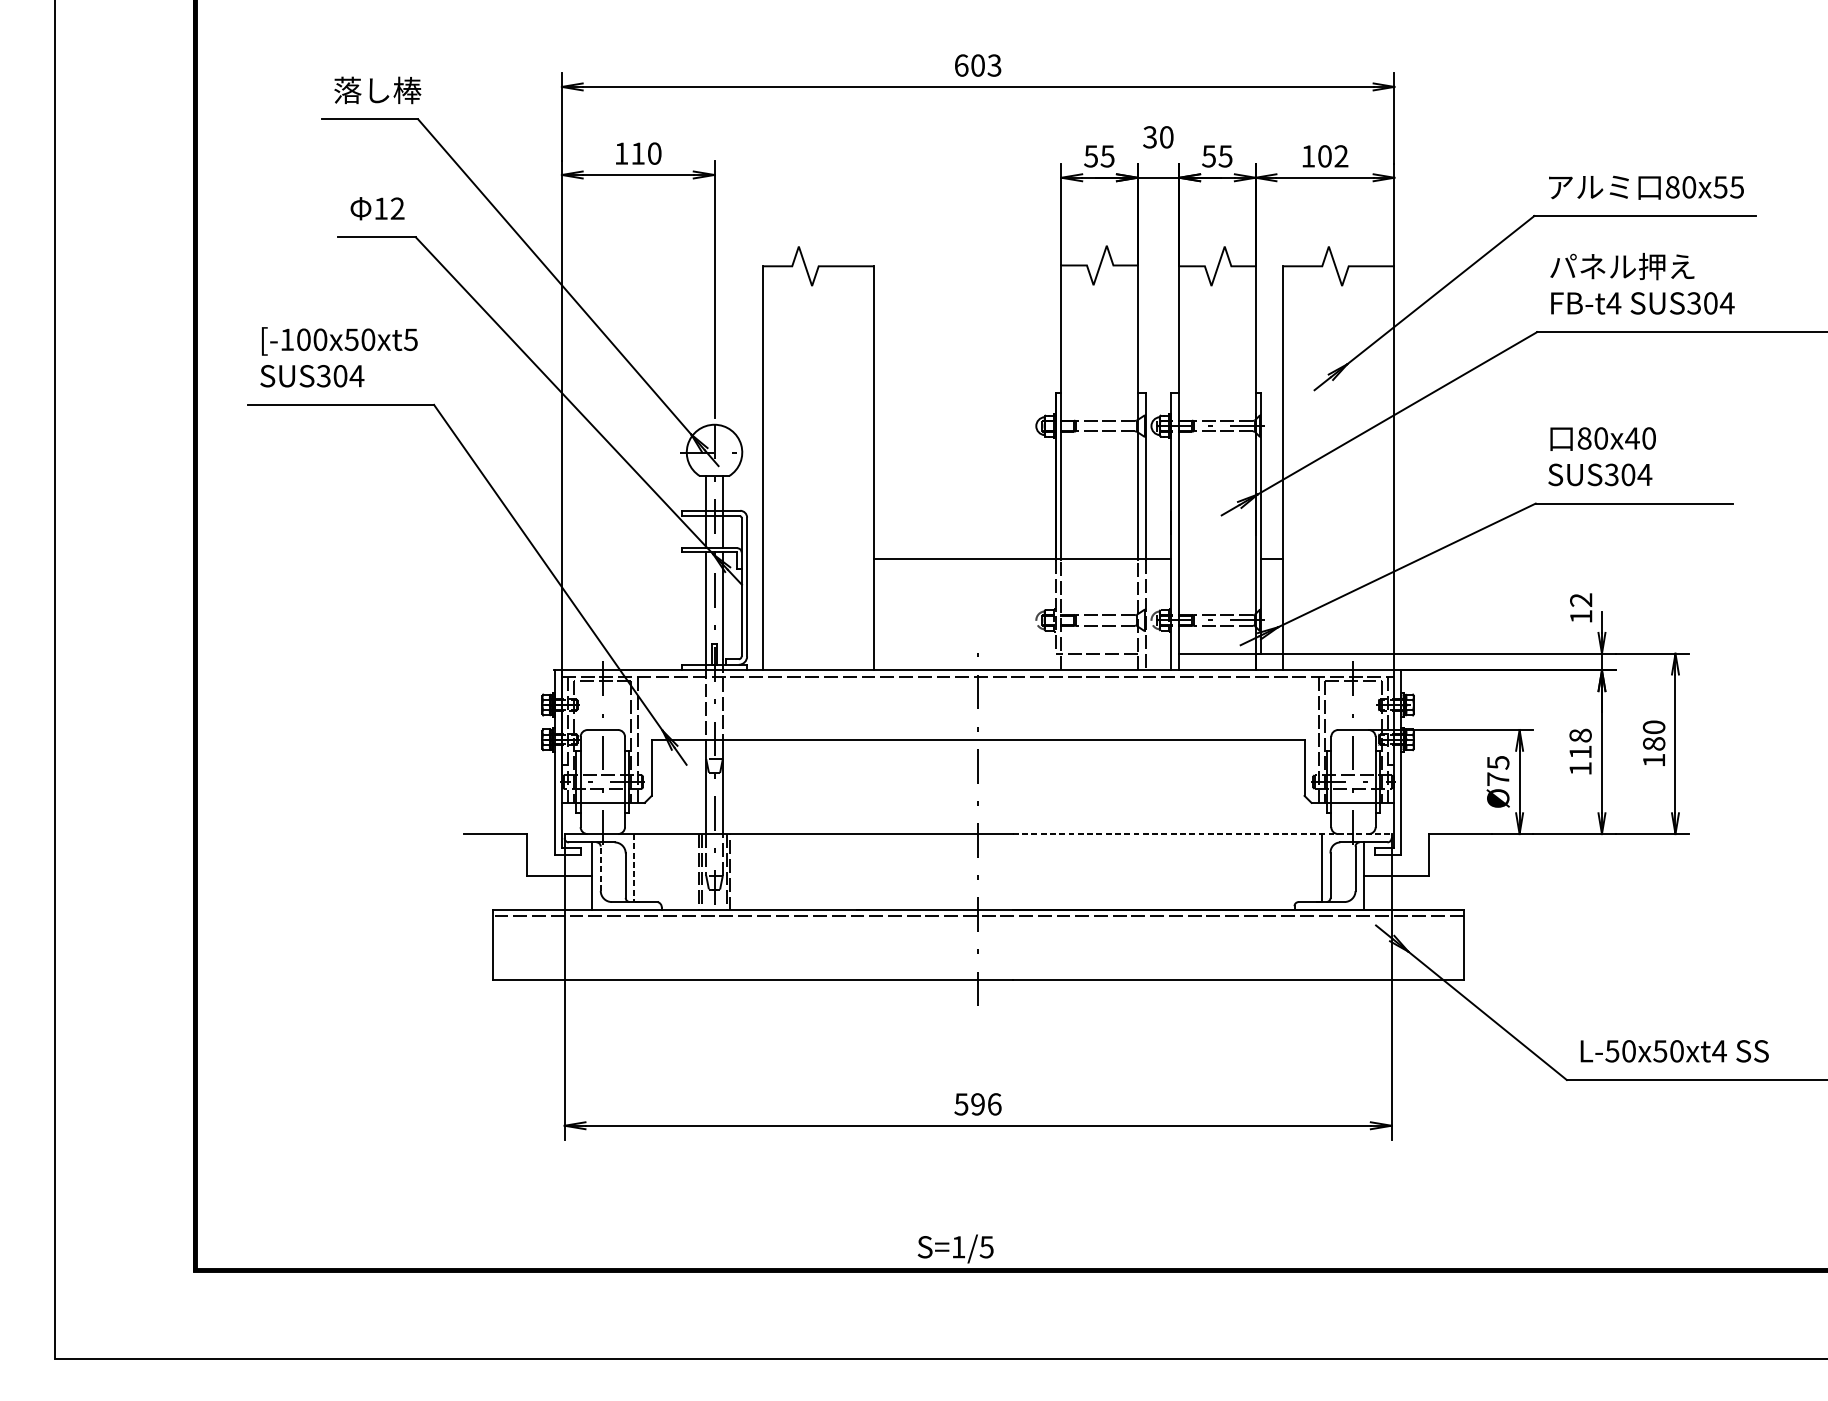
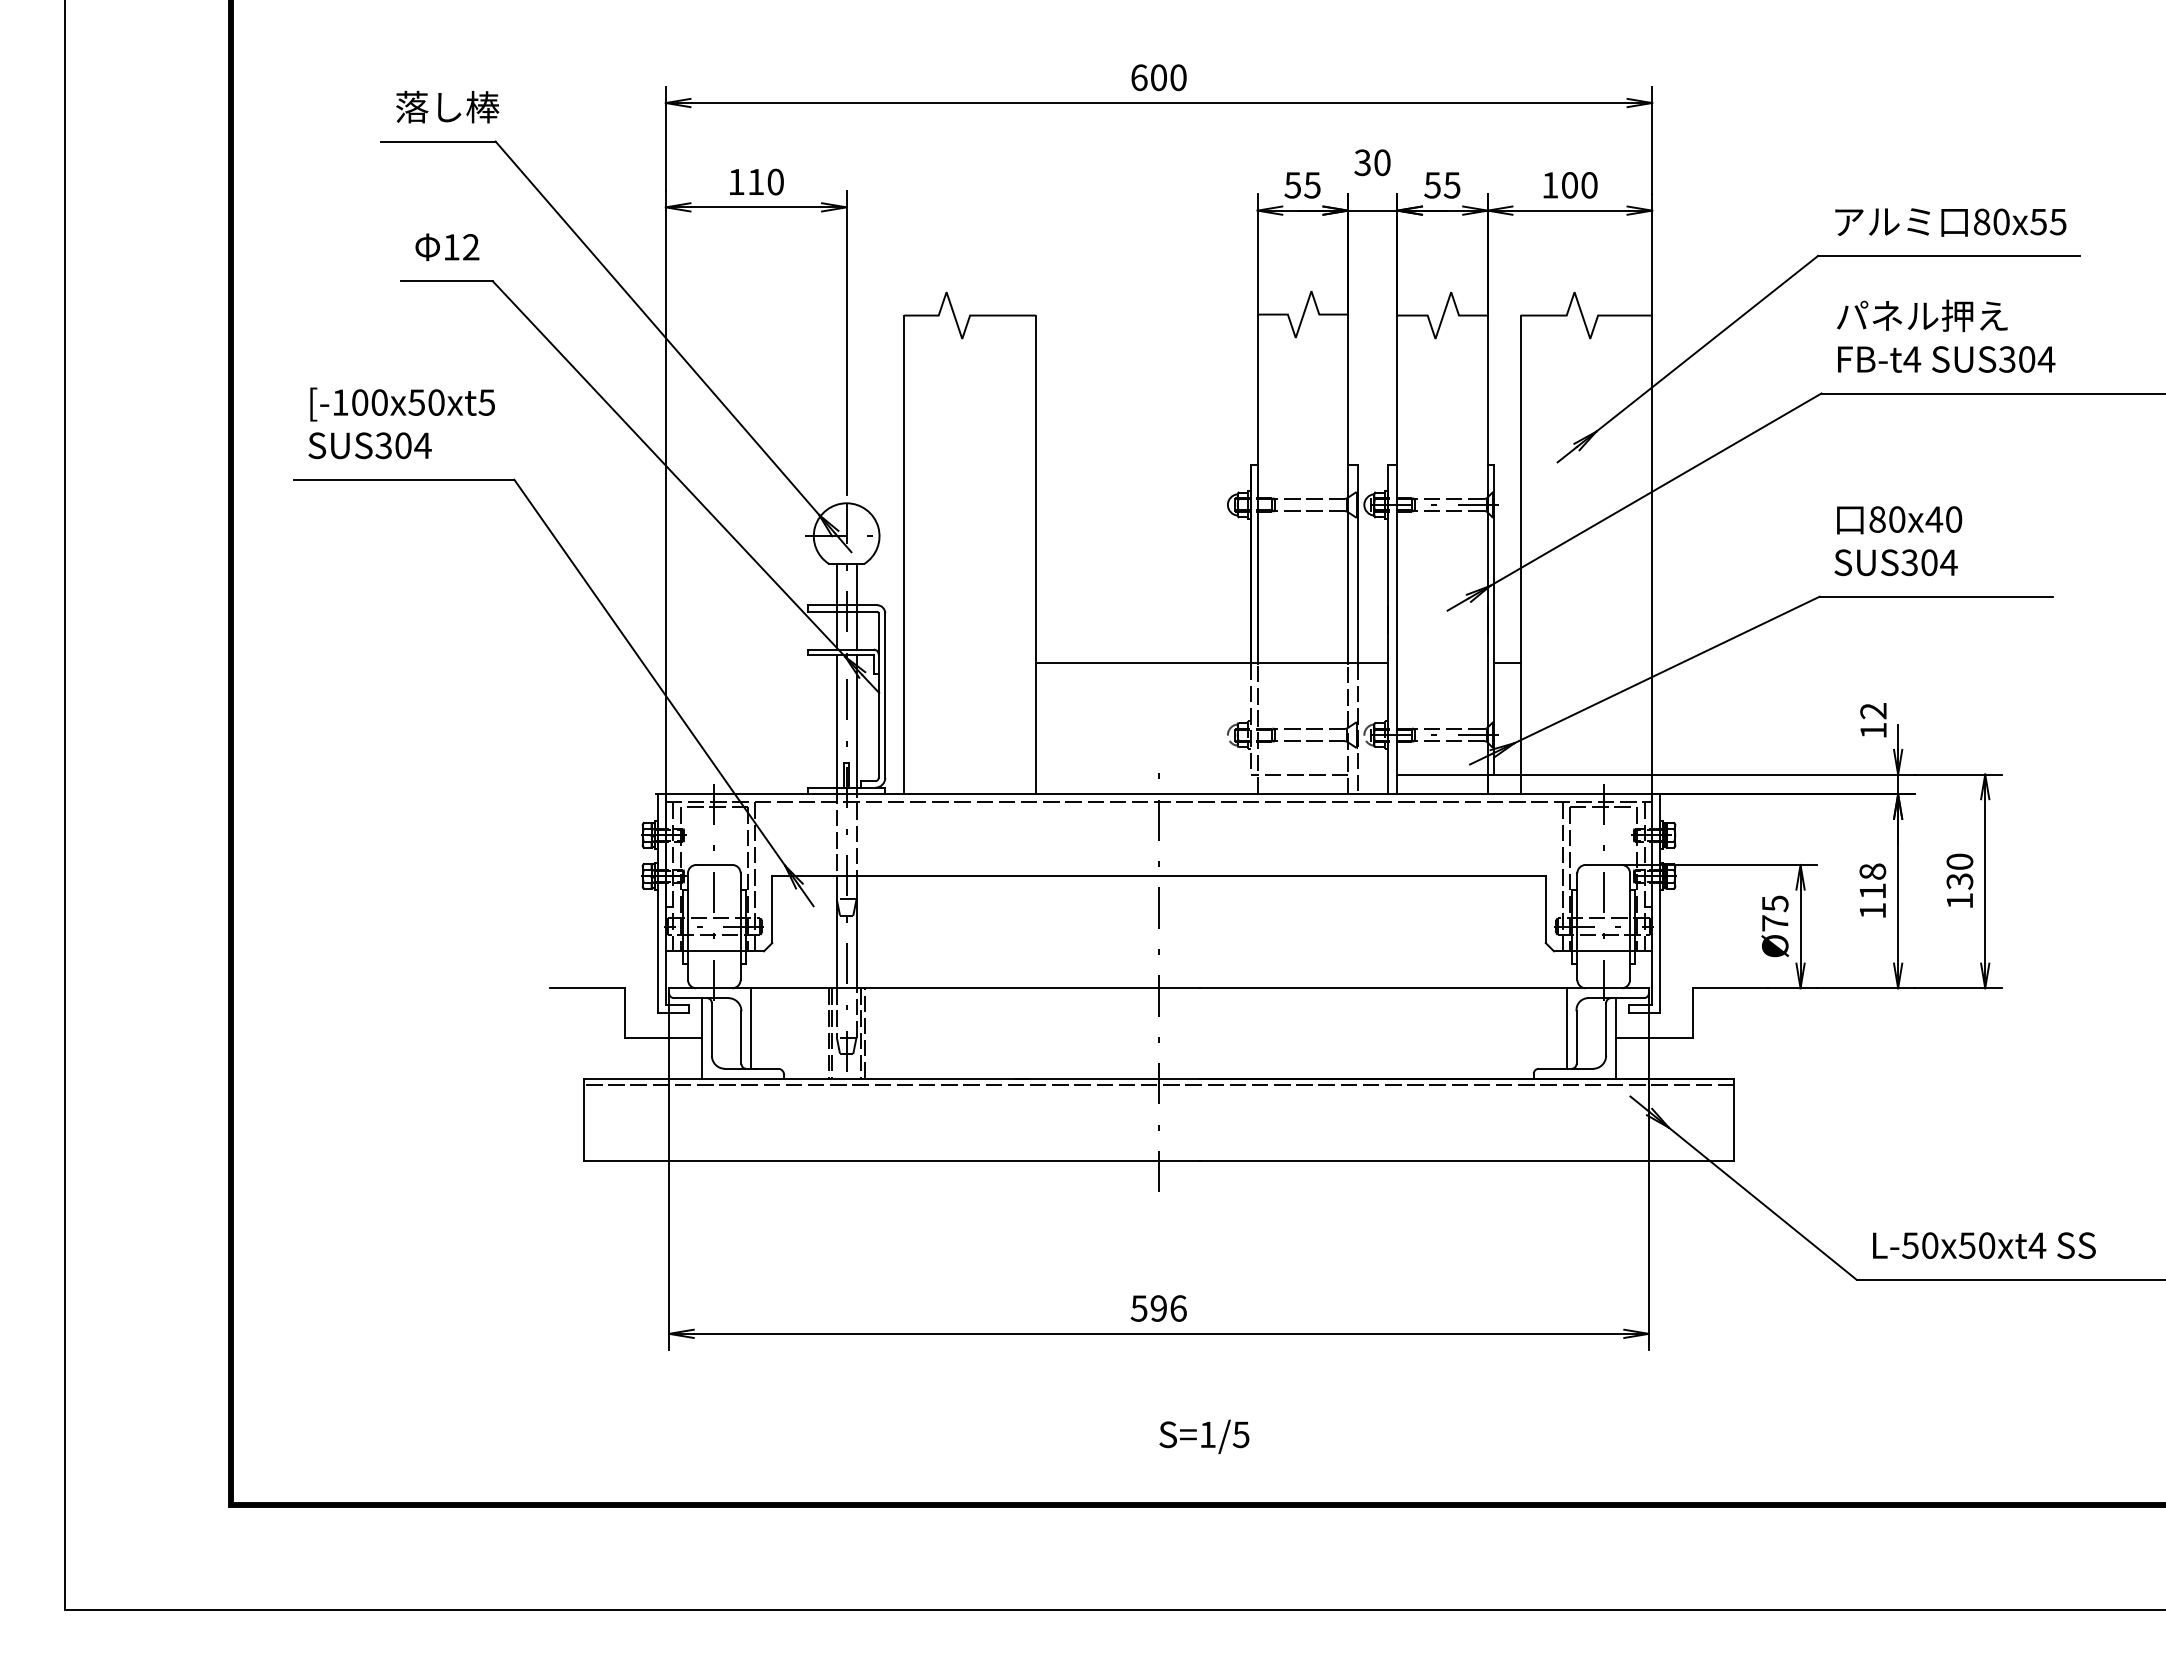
text: (994, 65) -> (1178, 77), 603 -> 600
text: (1341, 156) -> (1589, 185), 102 -> 100
text: (1653, 743) -> (1959, 881), 180 -> 130
line: (1203, 834) -> (1425, 988), dashed -> solid
line: (600, 868) -> (711, 1028), dashed -> solid
line: (634, 868) -> (751, 1029), dashed -> solid
text: (955, 1248) -> (1204, 1436), moved

